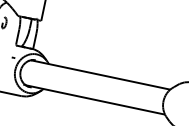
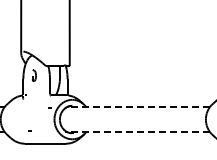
line: (100, 74) -> (138, 106), solid -> dashed
line: (94, 100) -> (138, 132), solid -> dashed

